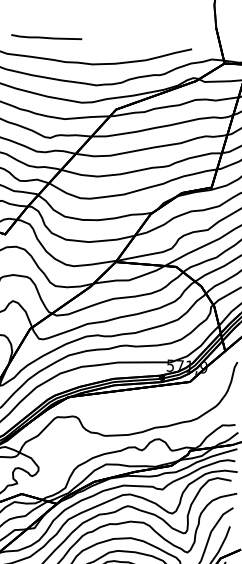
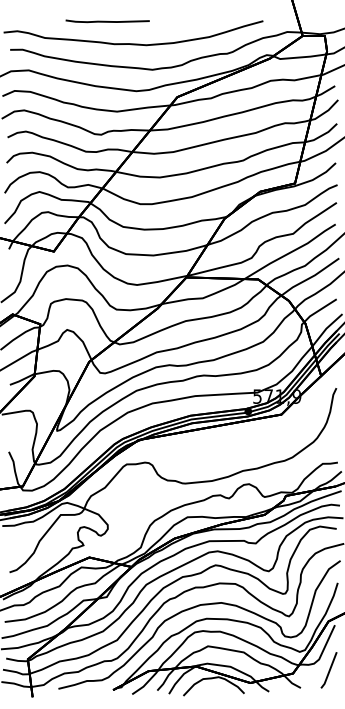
part: (46, 37) -> (107, 21), moved

